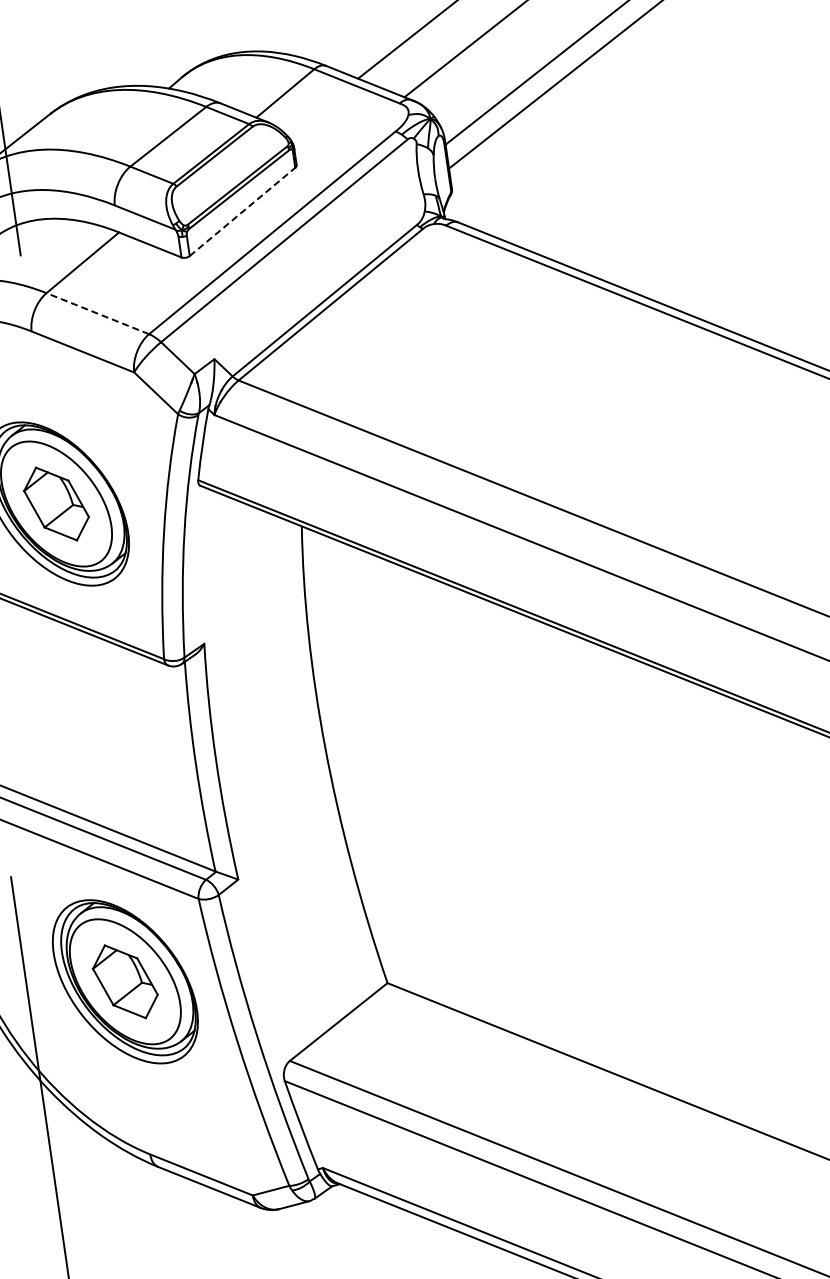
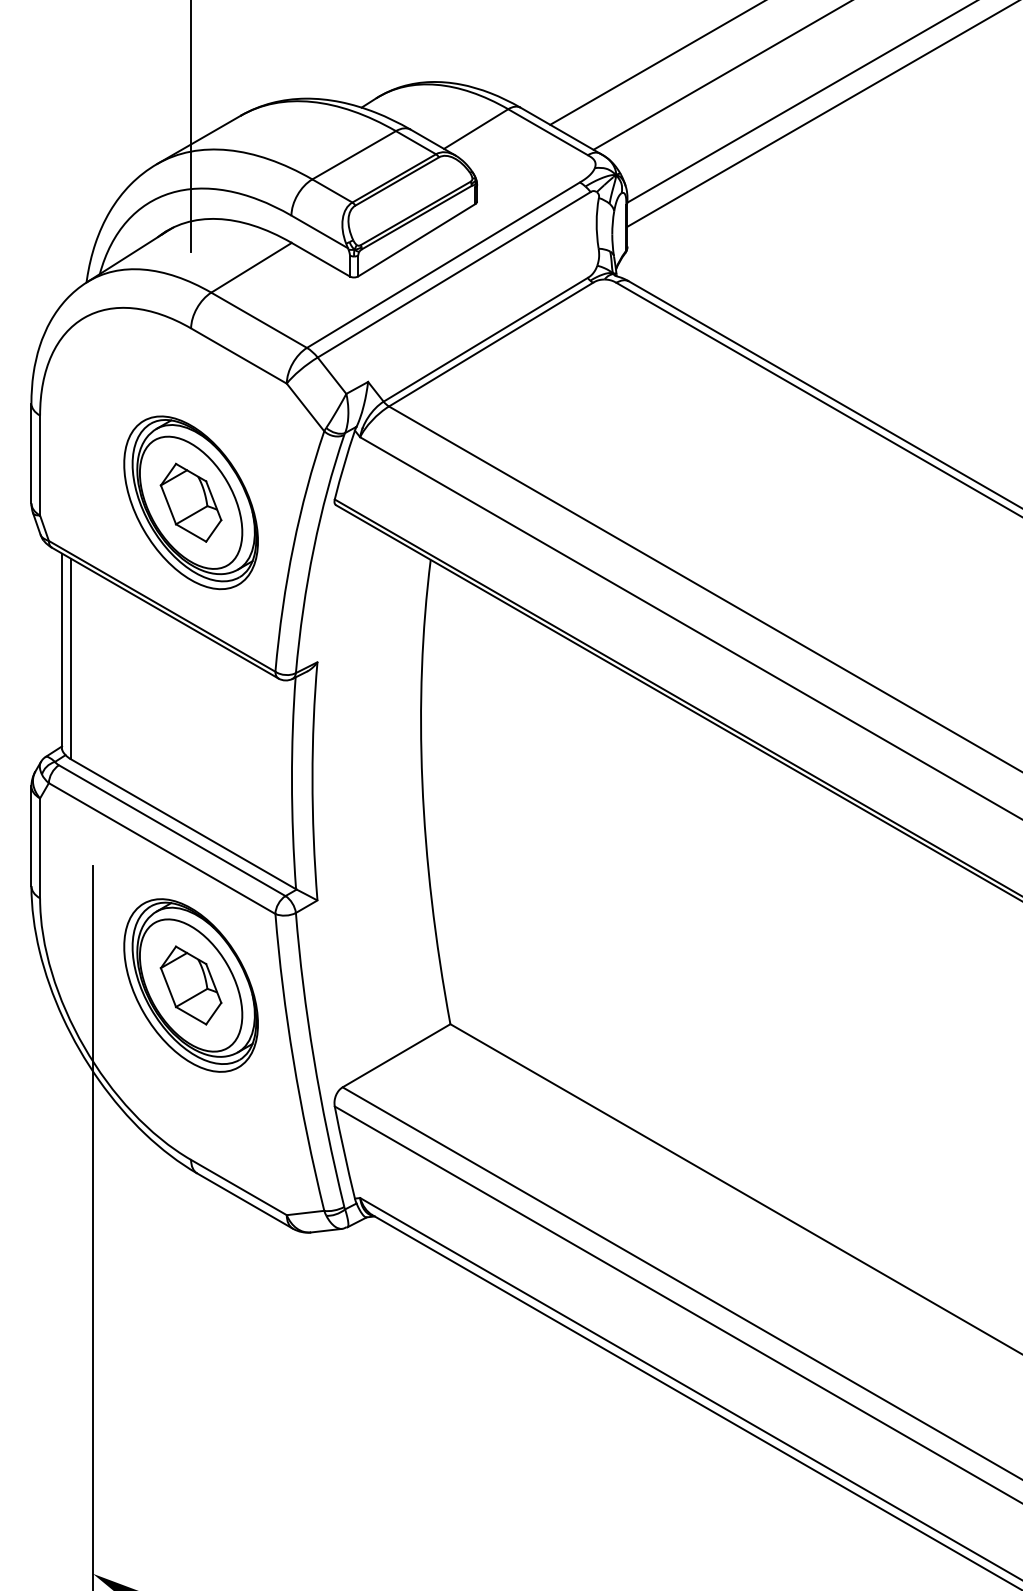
line: (242, 212) -> (416, 240), dashed -> solid
line: (97, 313) -> (258, 320), dashed -> solid

